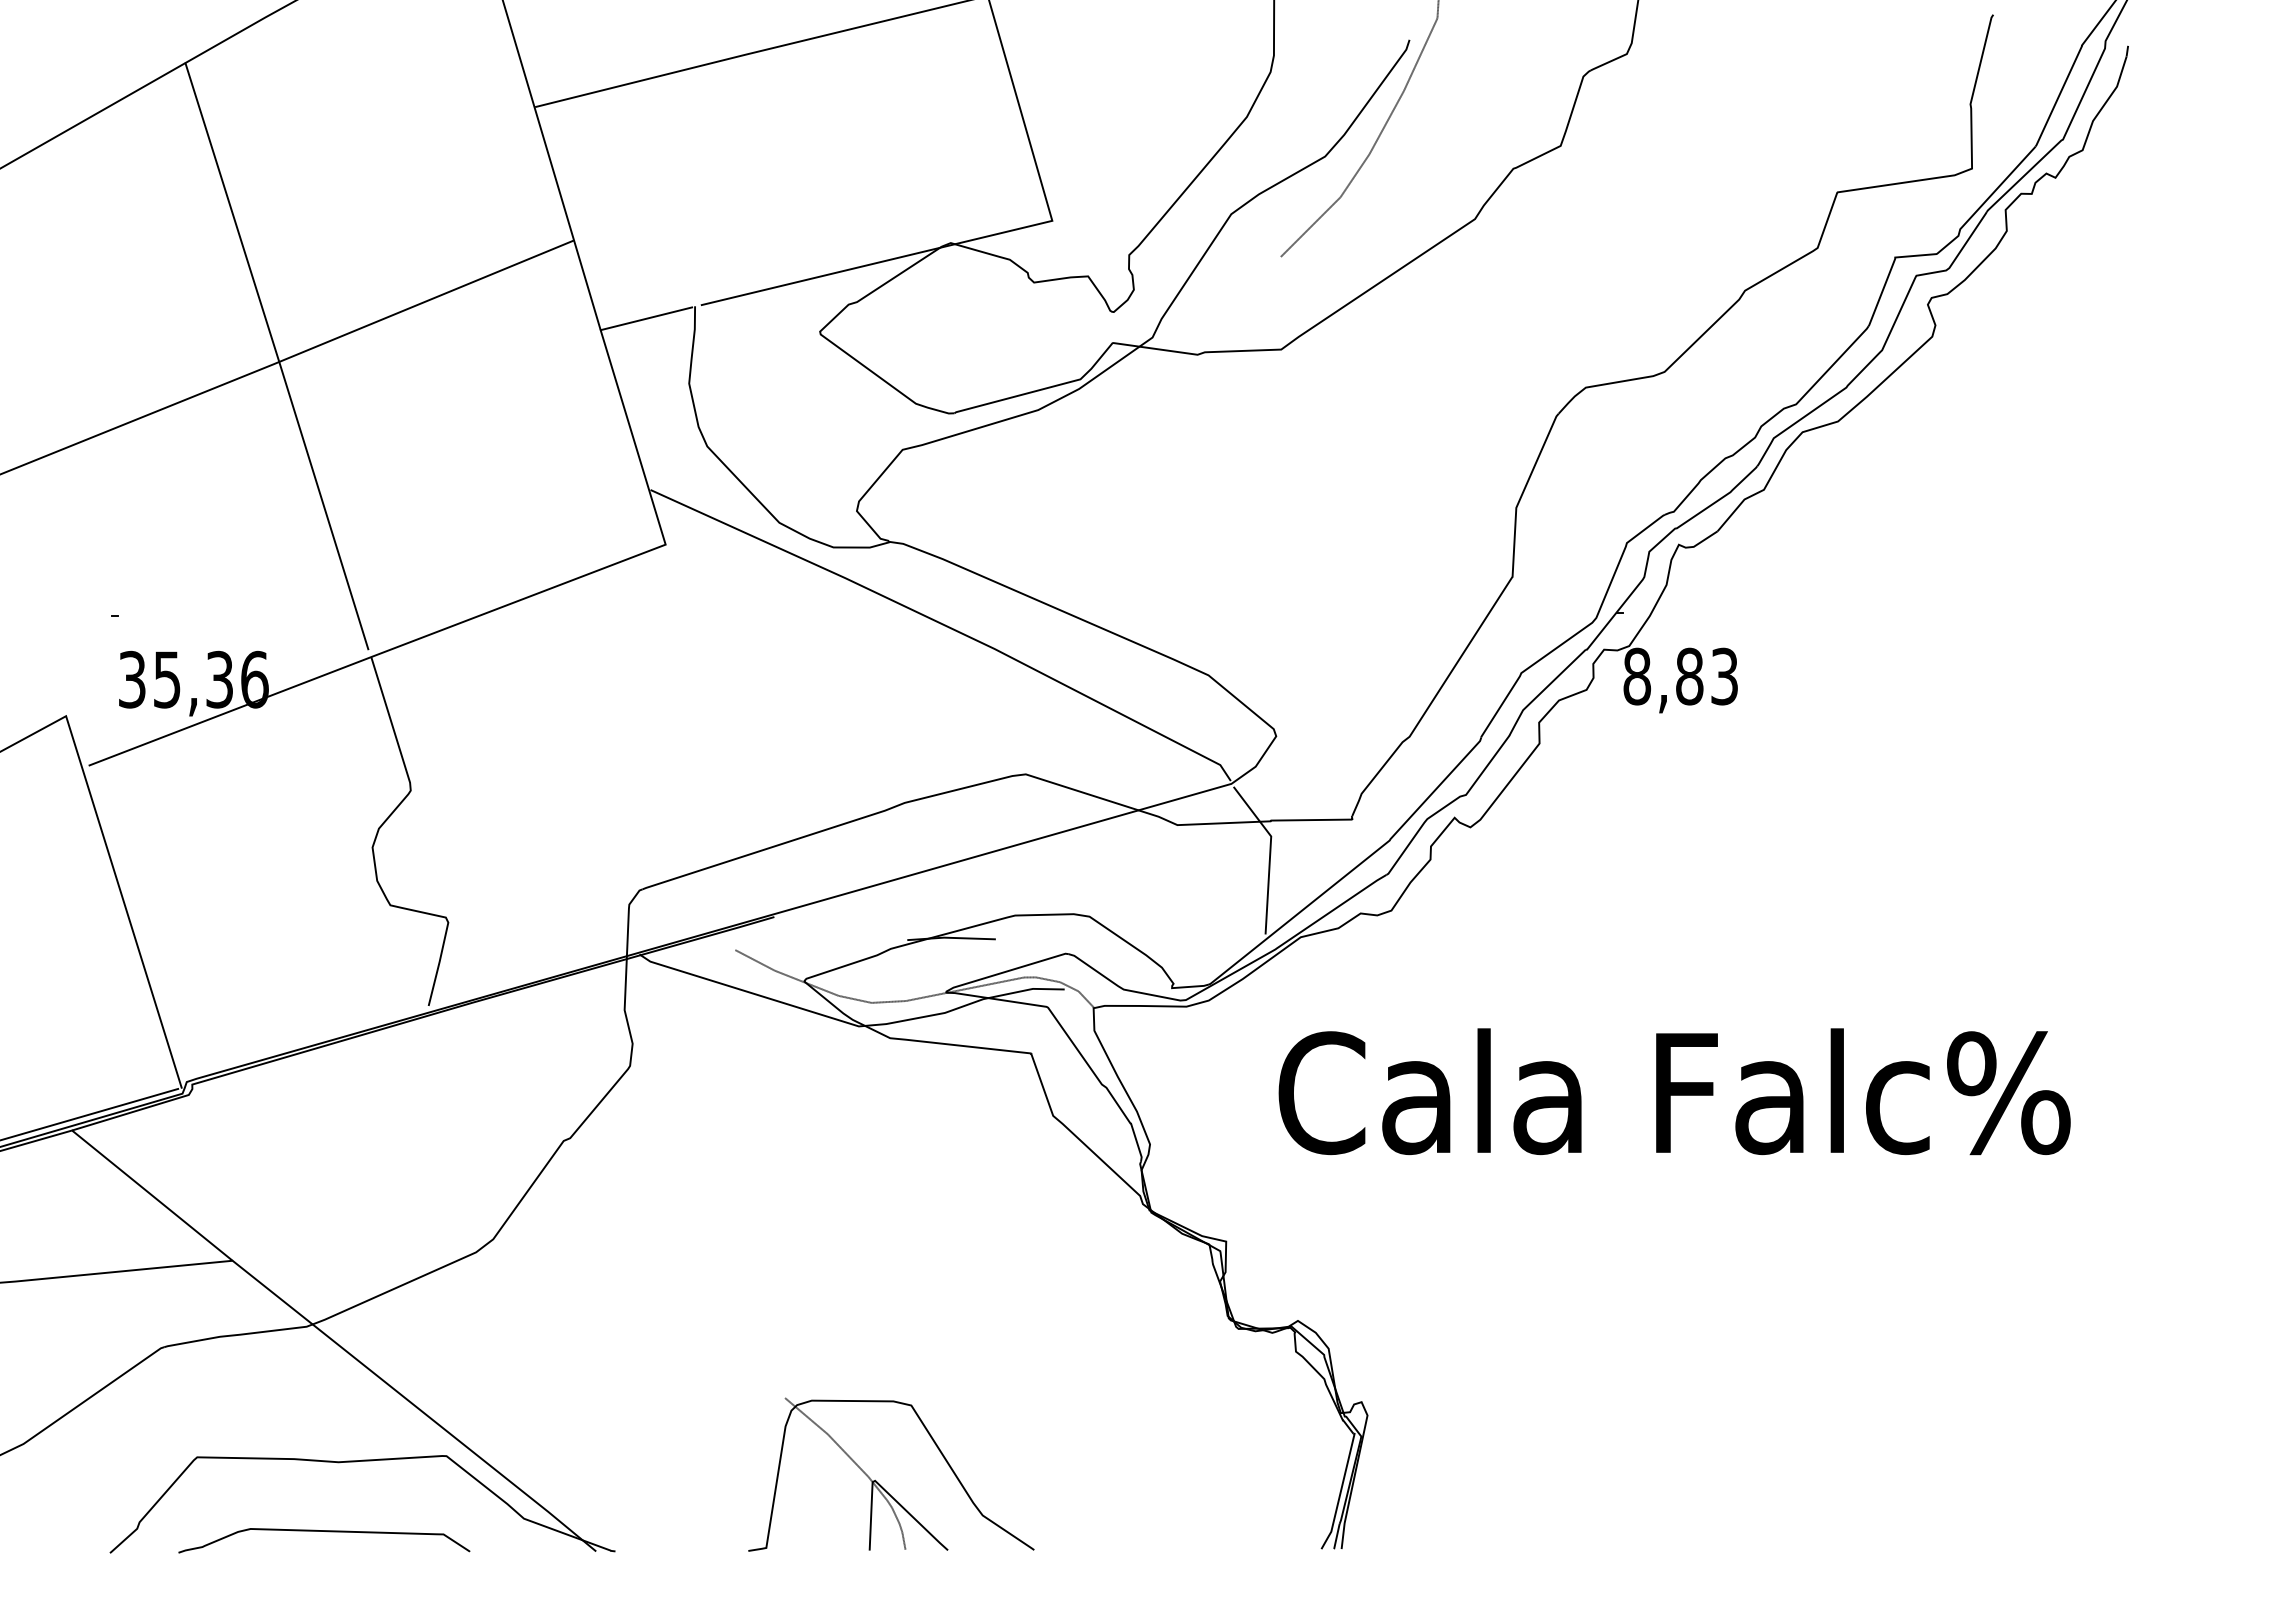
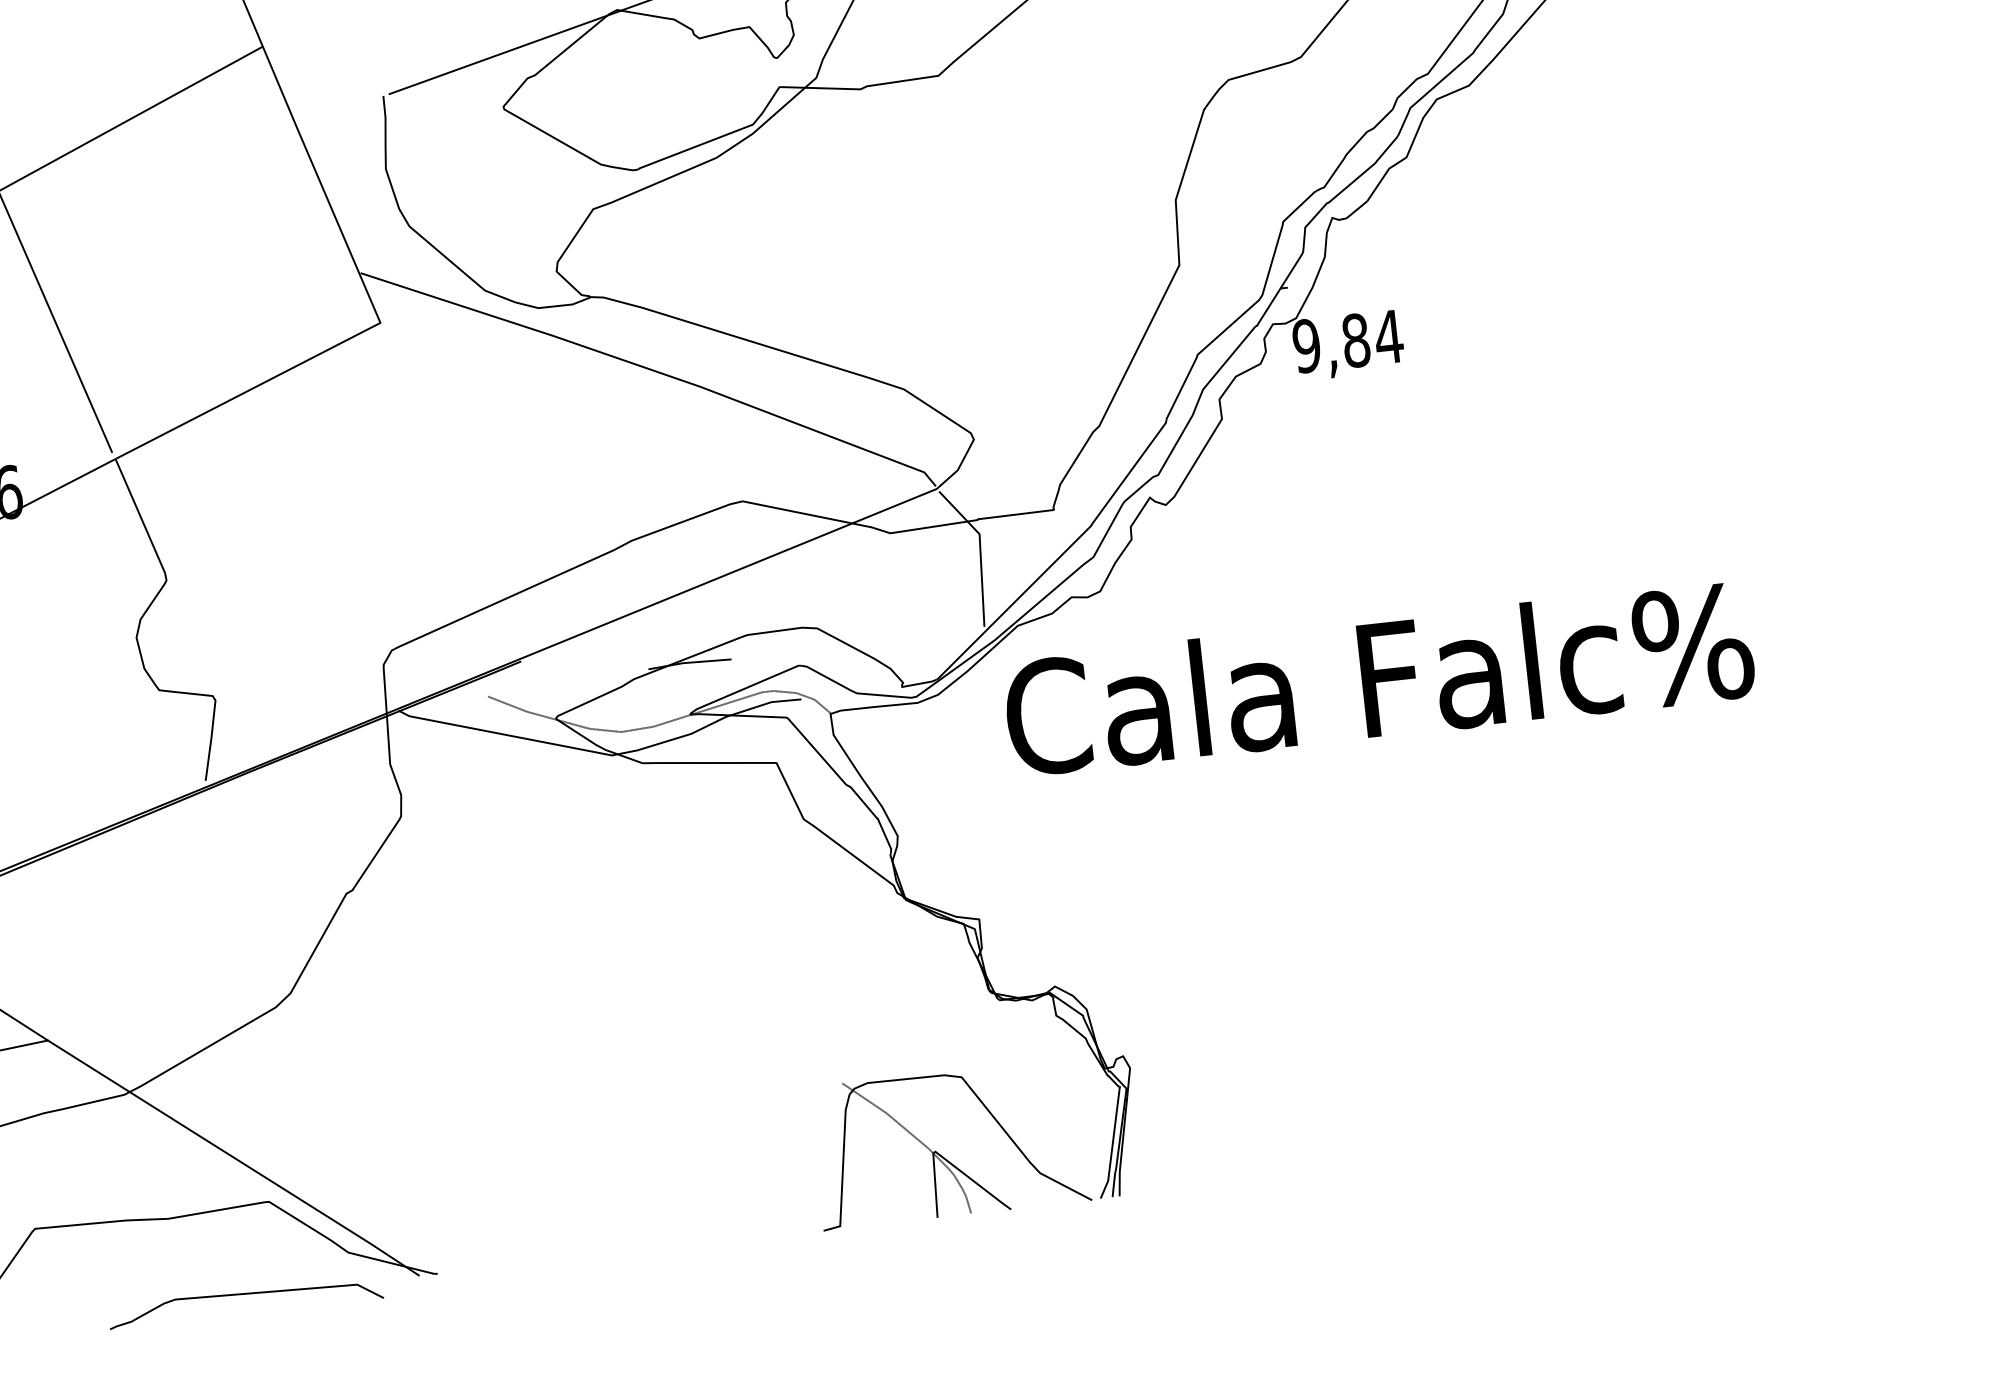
line: (646, 318) -> (339, 112), removed
text: (1681, 676) -> (1348, 341), 8,83 -> 9,84
text: (1674, 1091) -> (1378, 678), moved
part: (880, 1484) -> (940, 1154), moved
curve: (327, 1532) -> (248, 1294), moved

